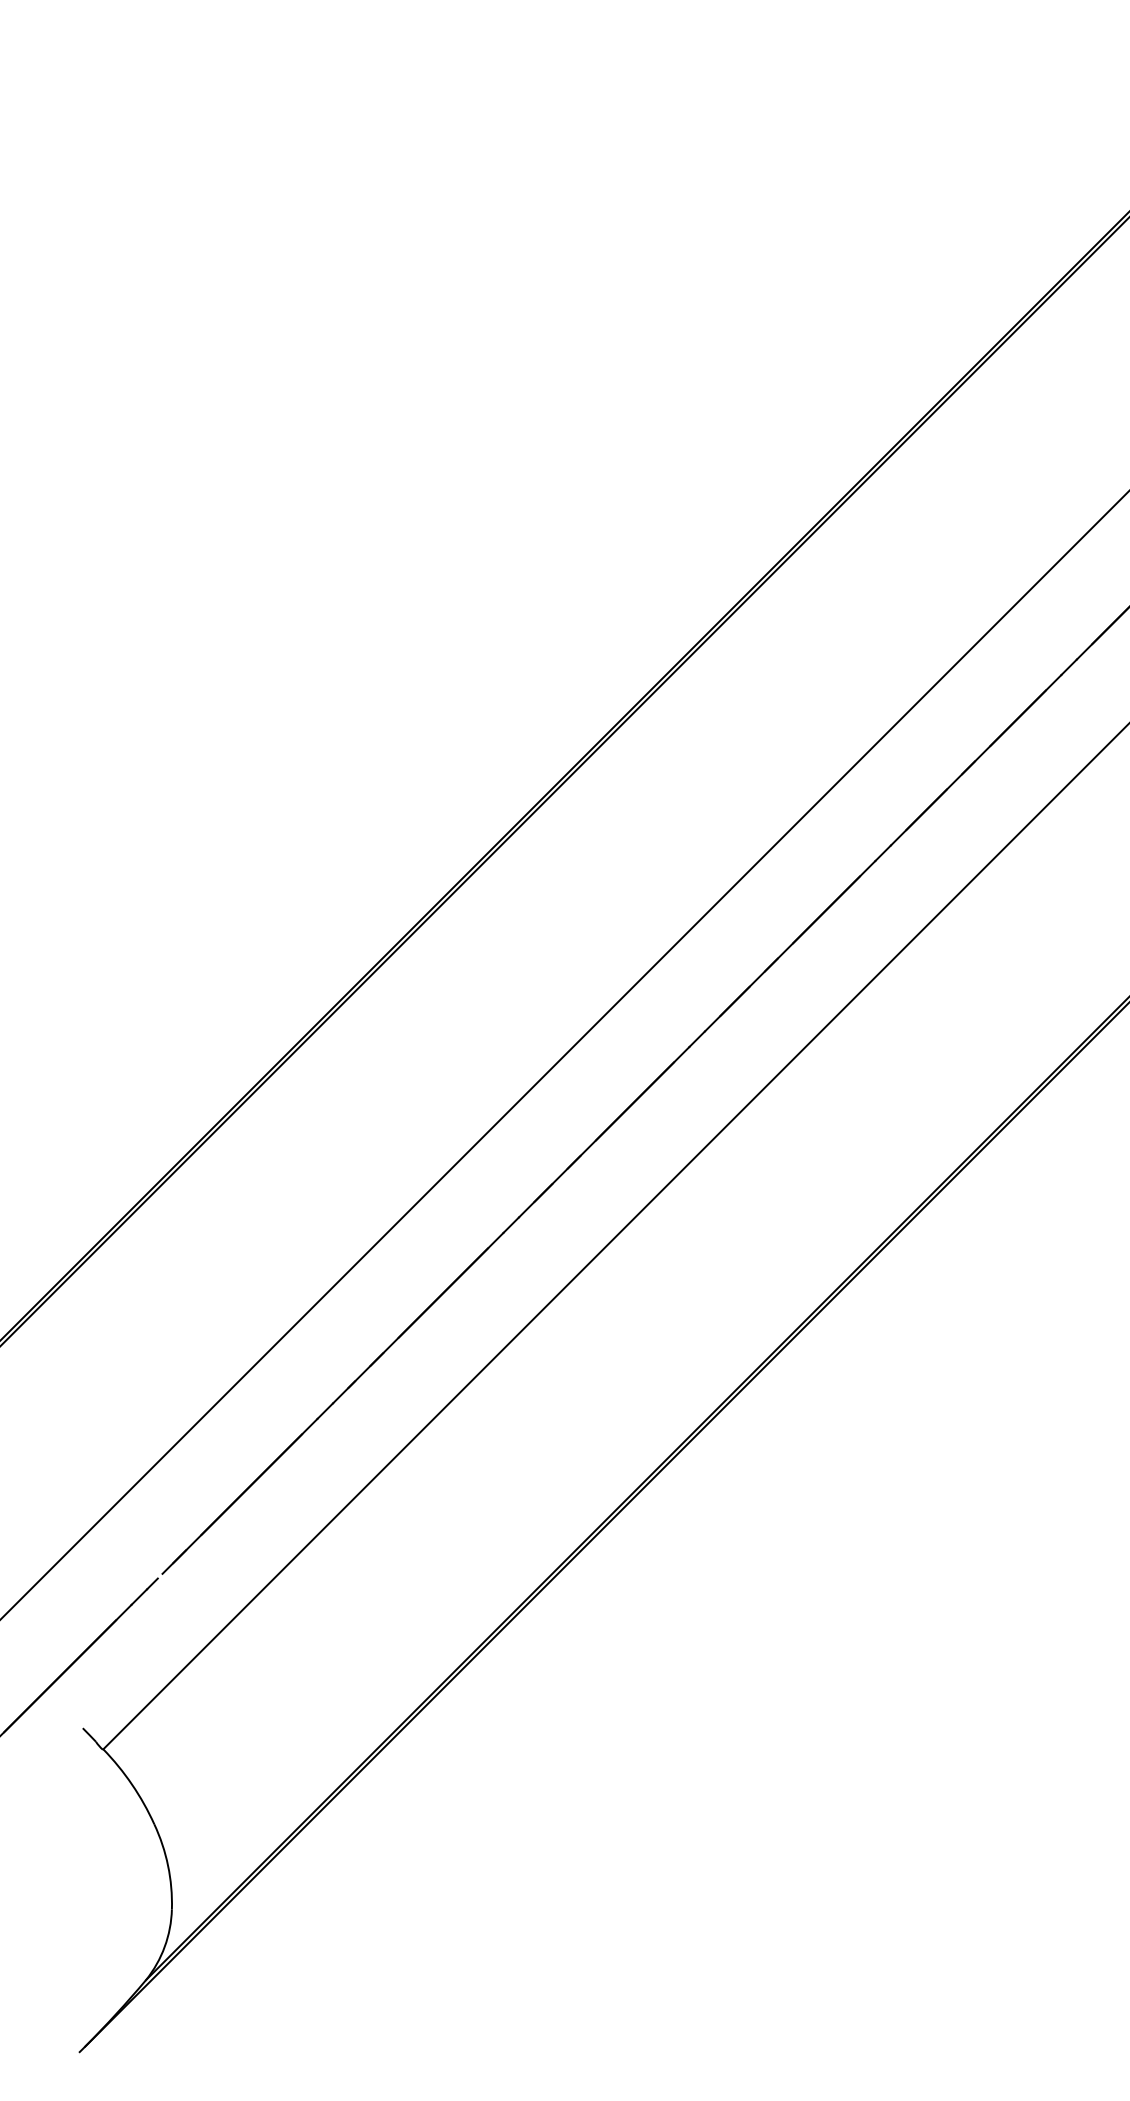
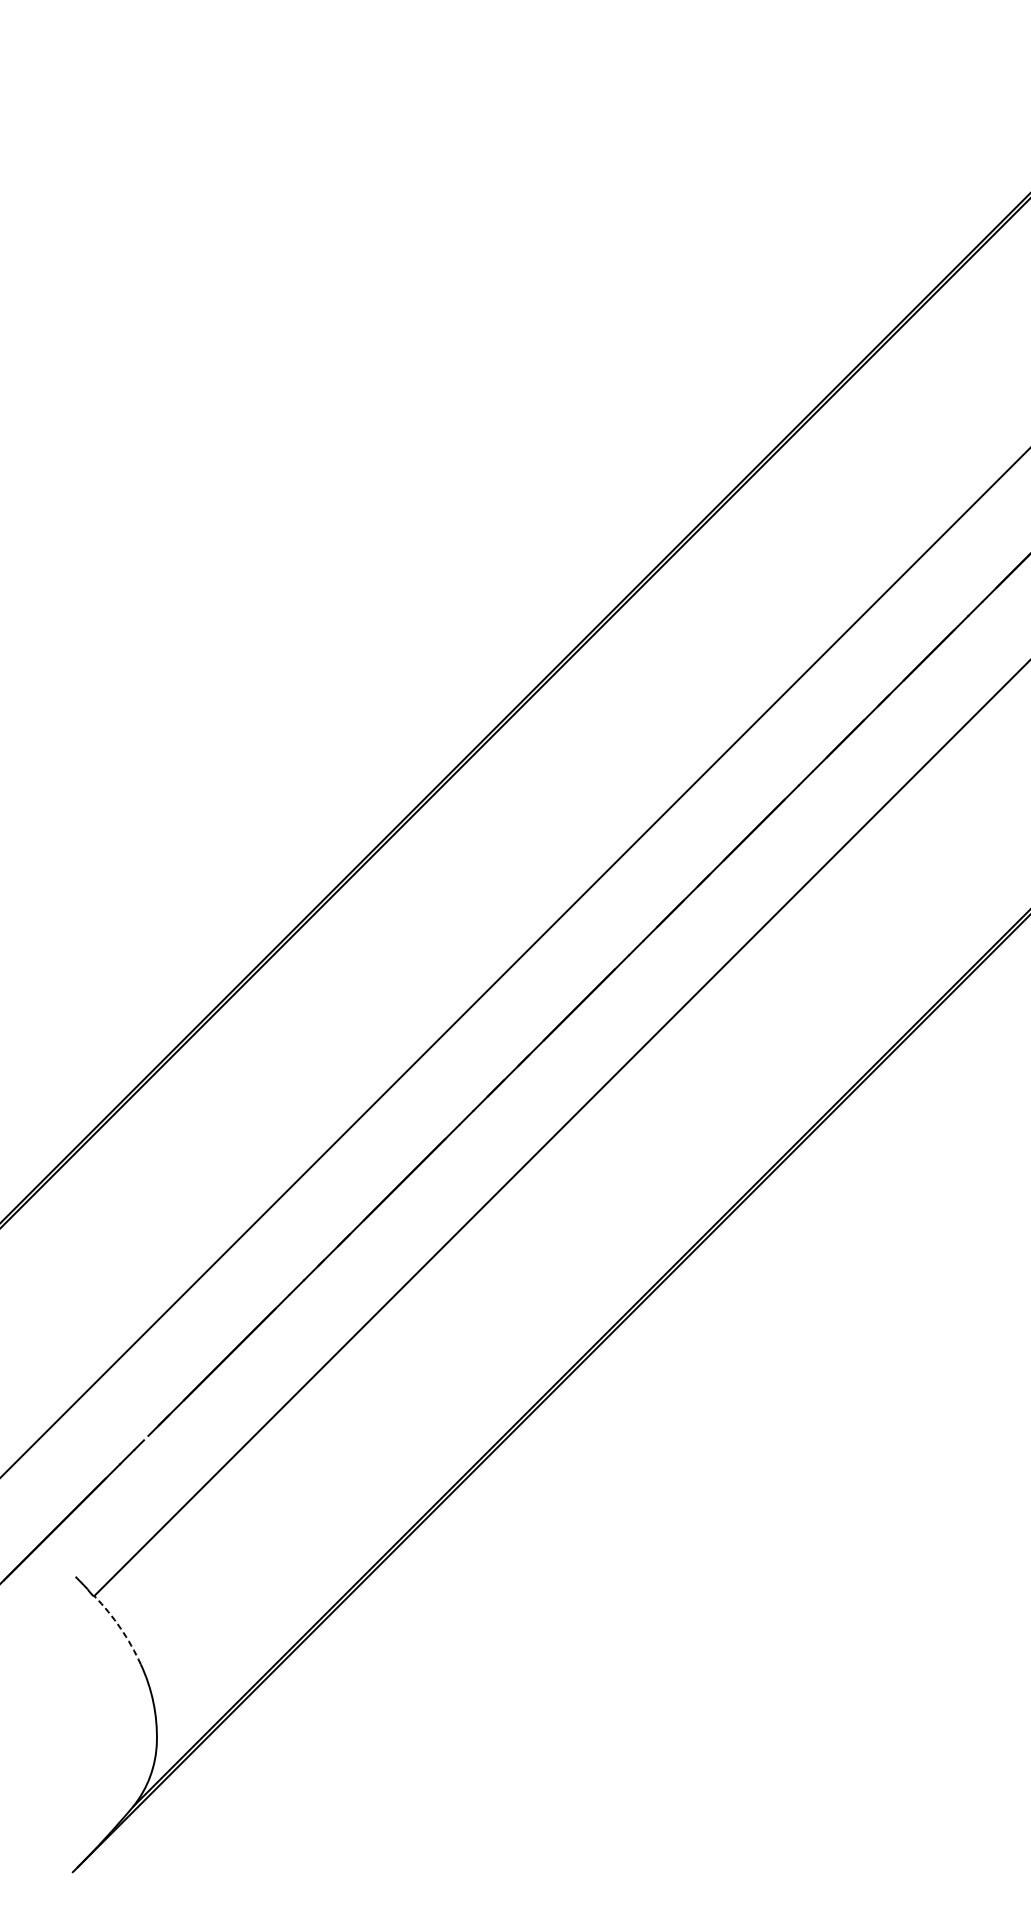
arc: (132, 1784) -> (120, 1628), solid -> dashed

